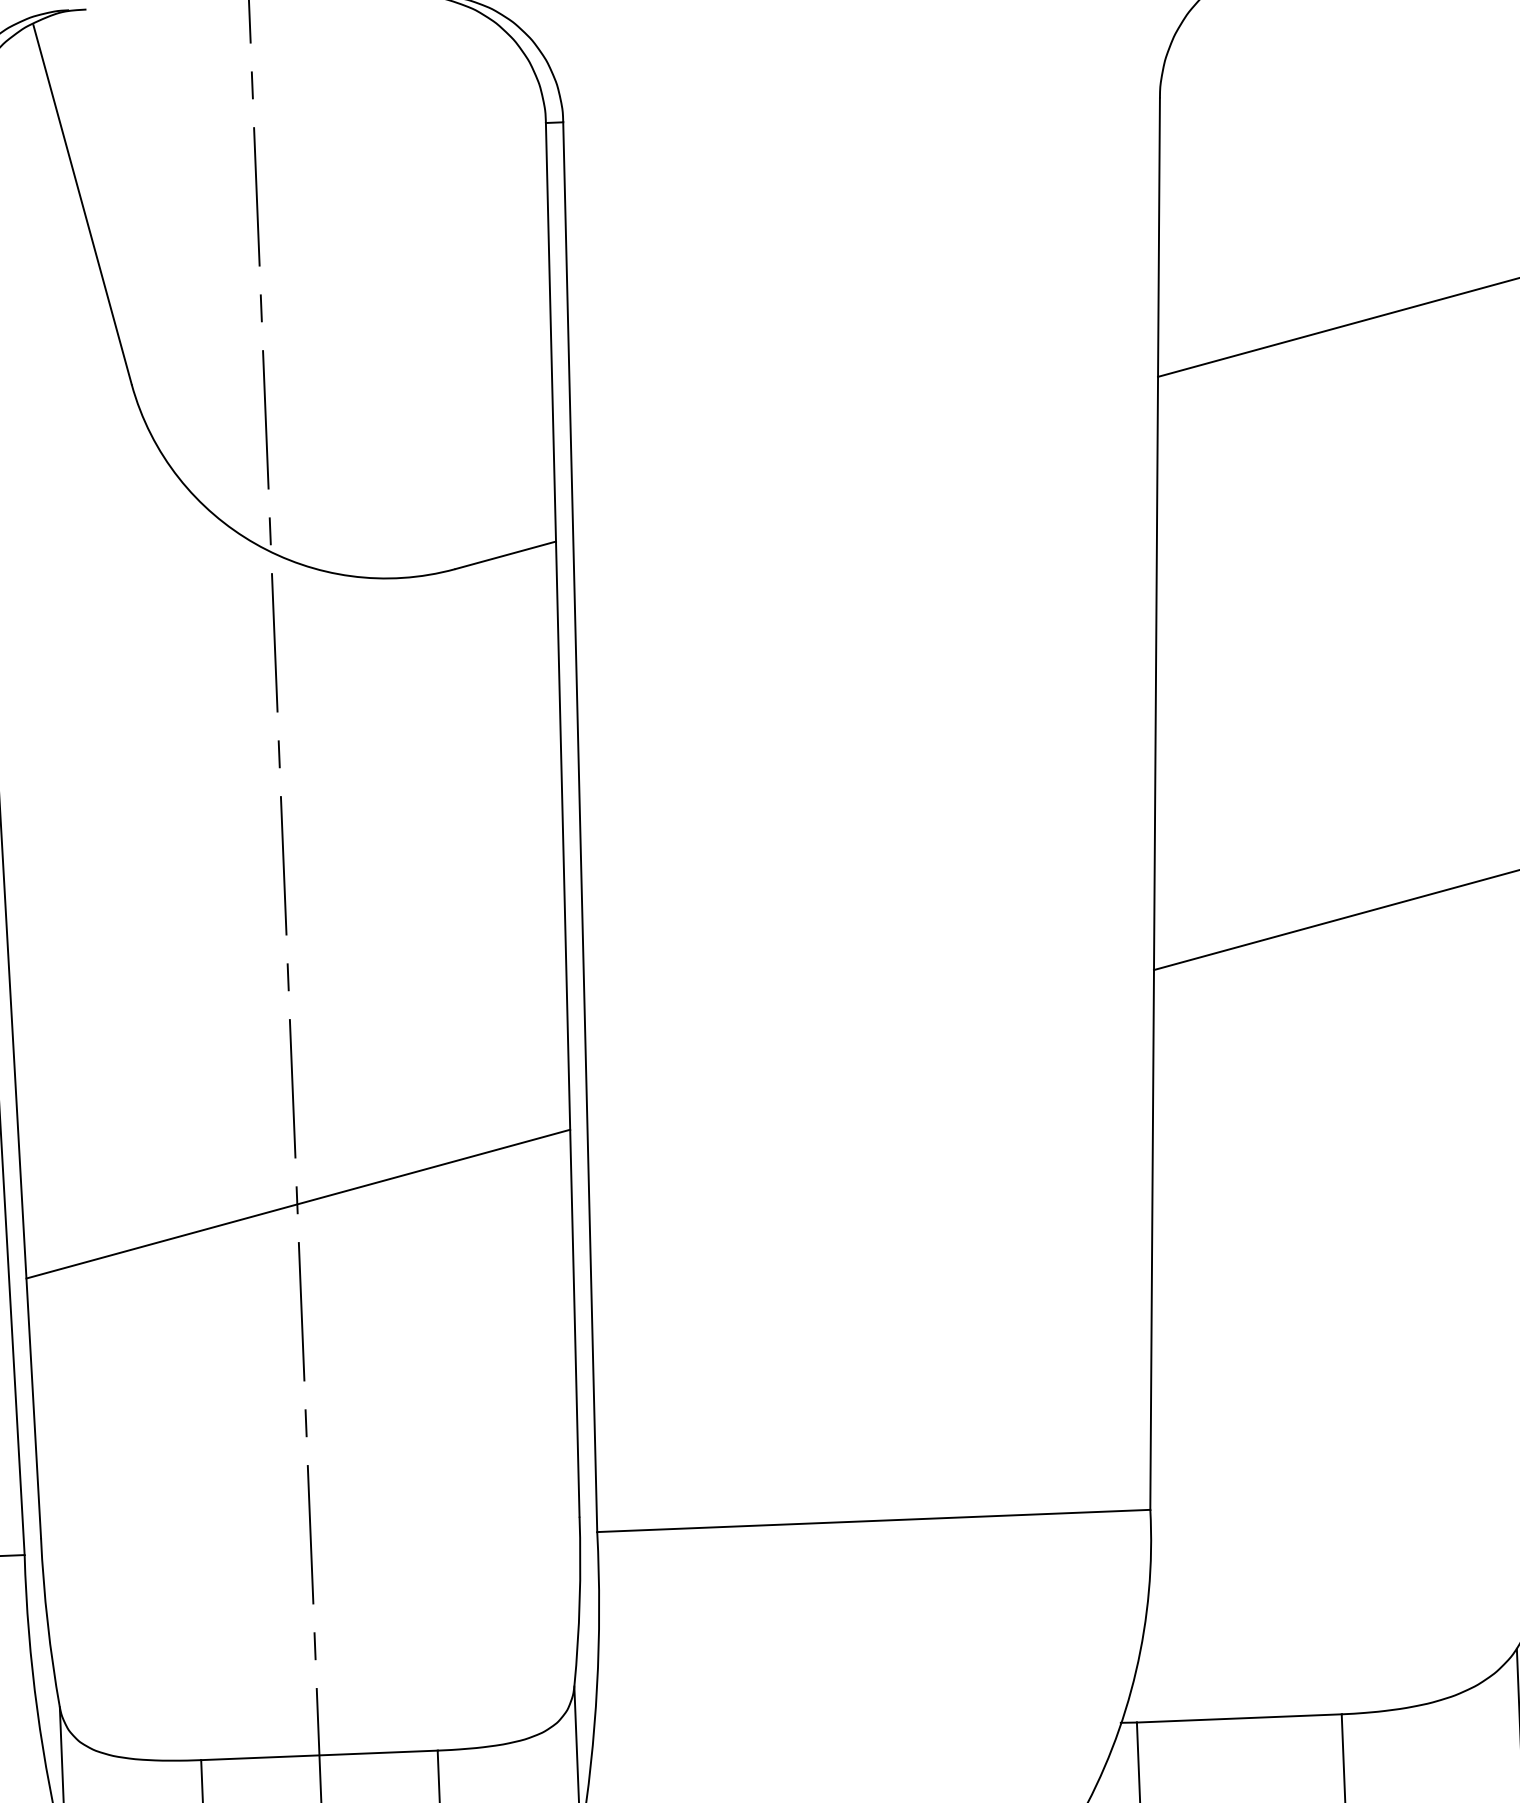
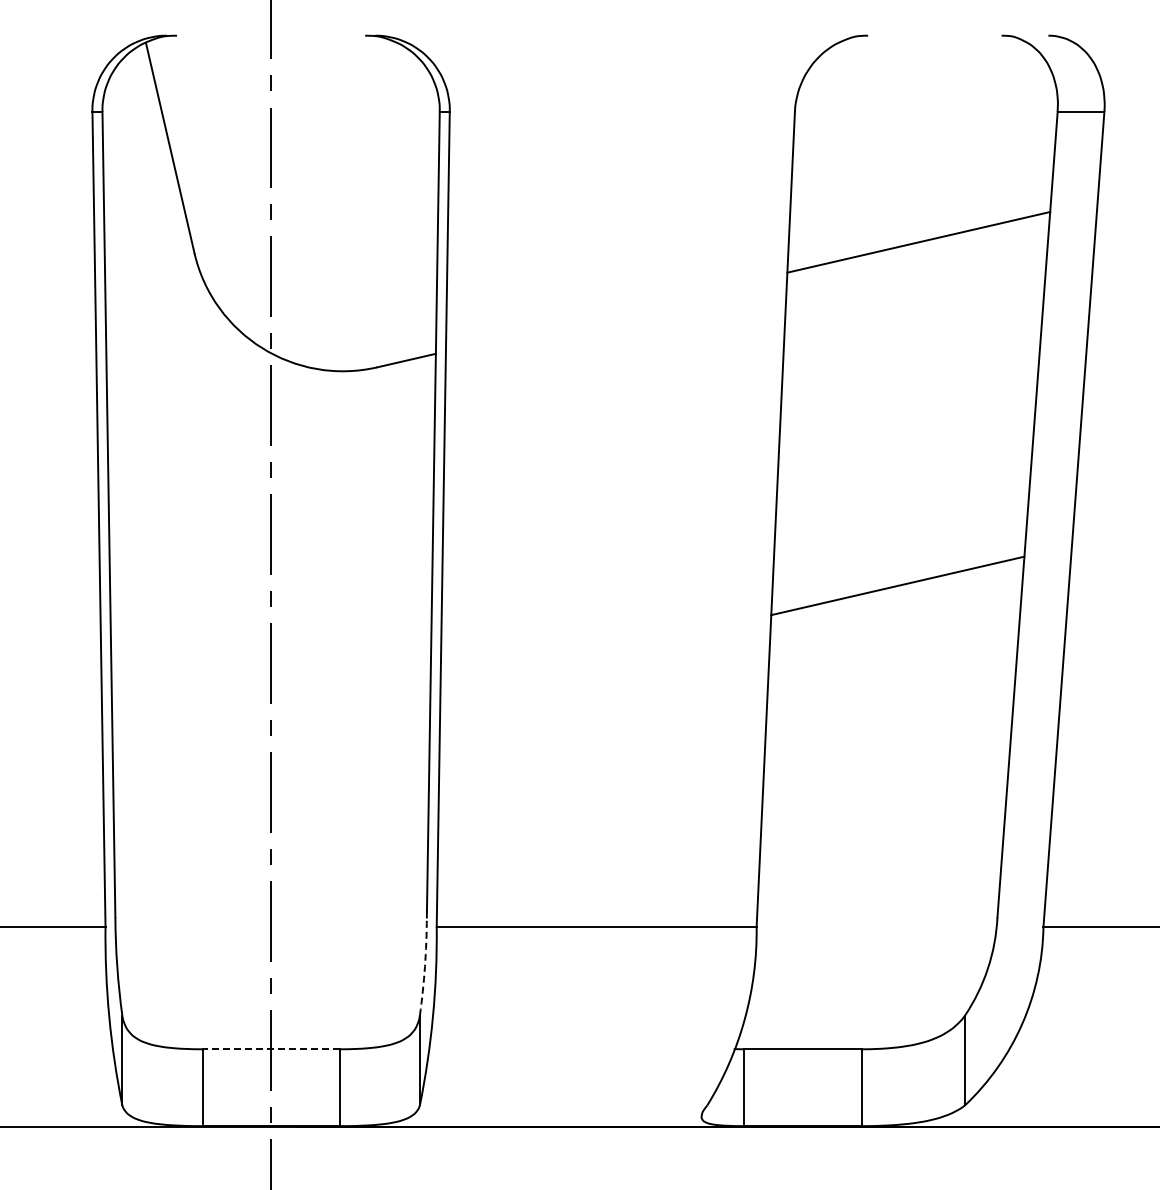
line: (297, 1204) -> (271, 730), removed
arc: (578, 1601) -> (424, 966), solid -> dashed
line: (318, 1755) -> (270, 1049), solid -> dashed

